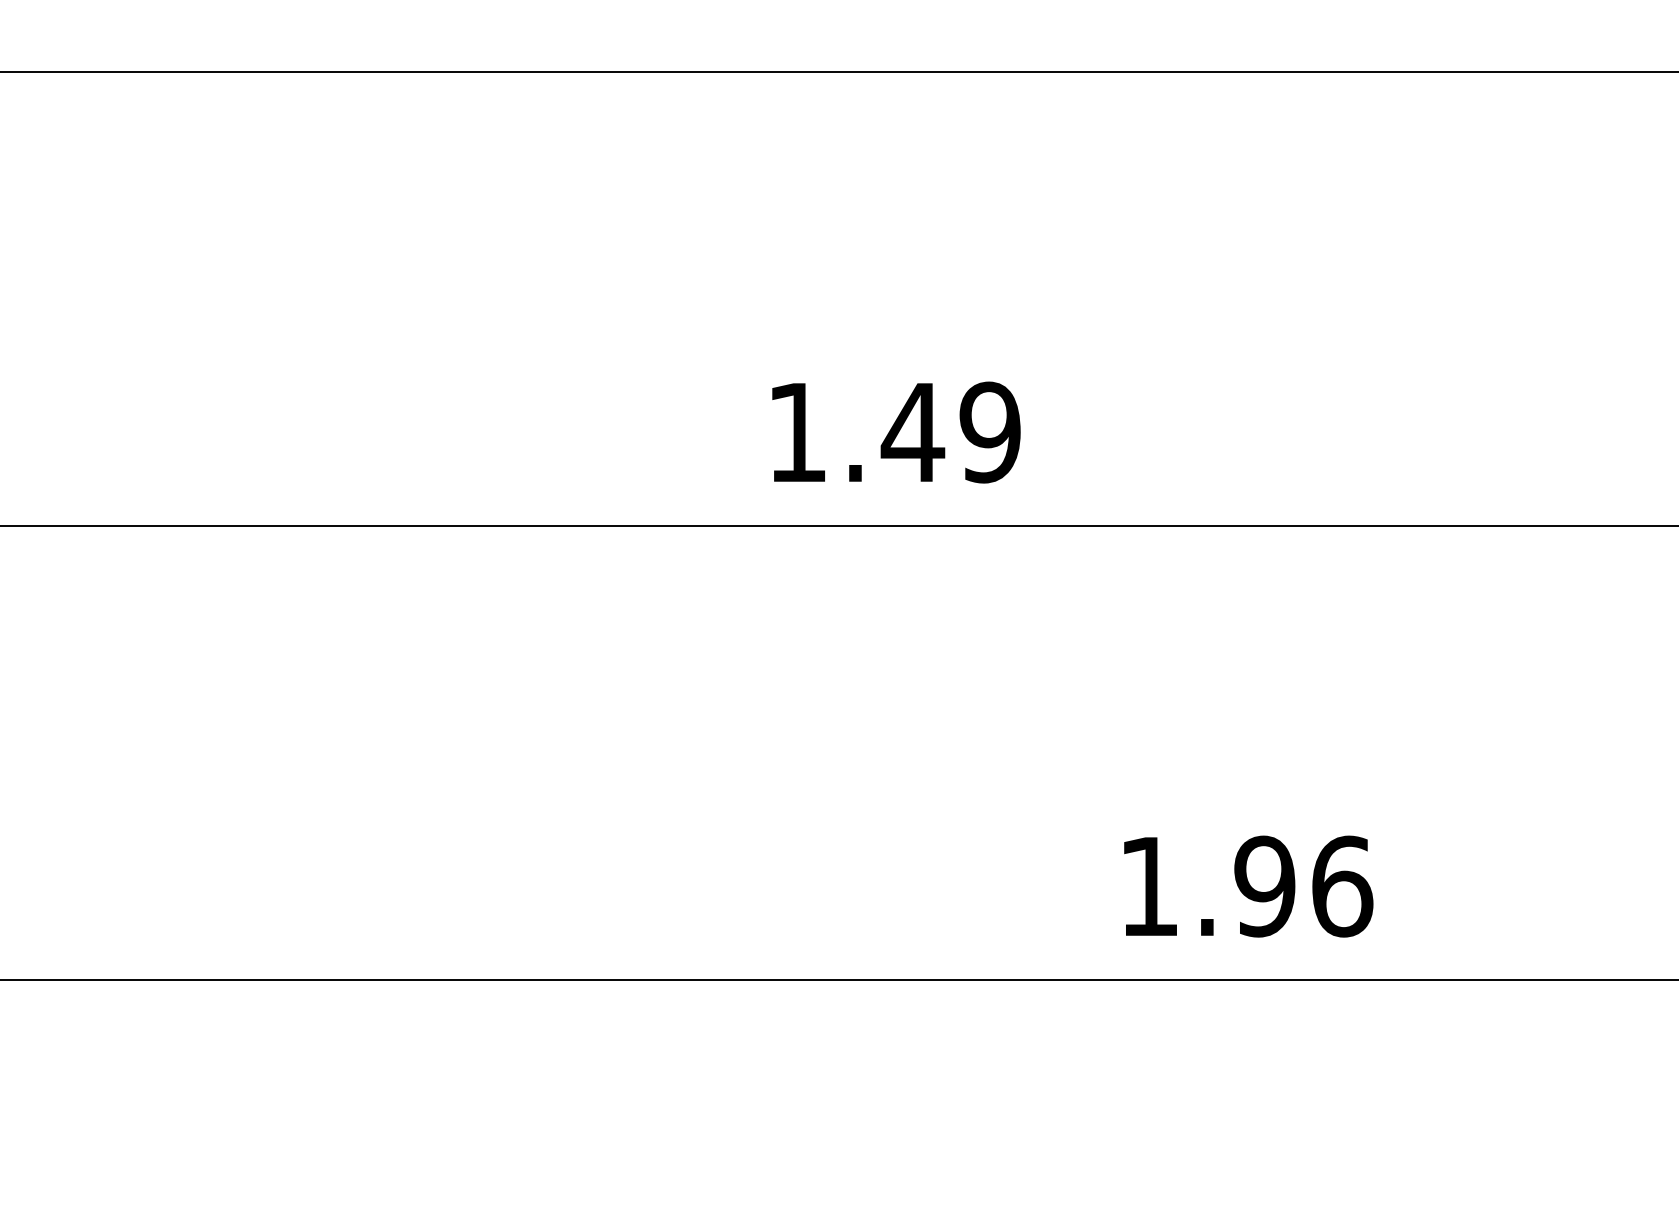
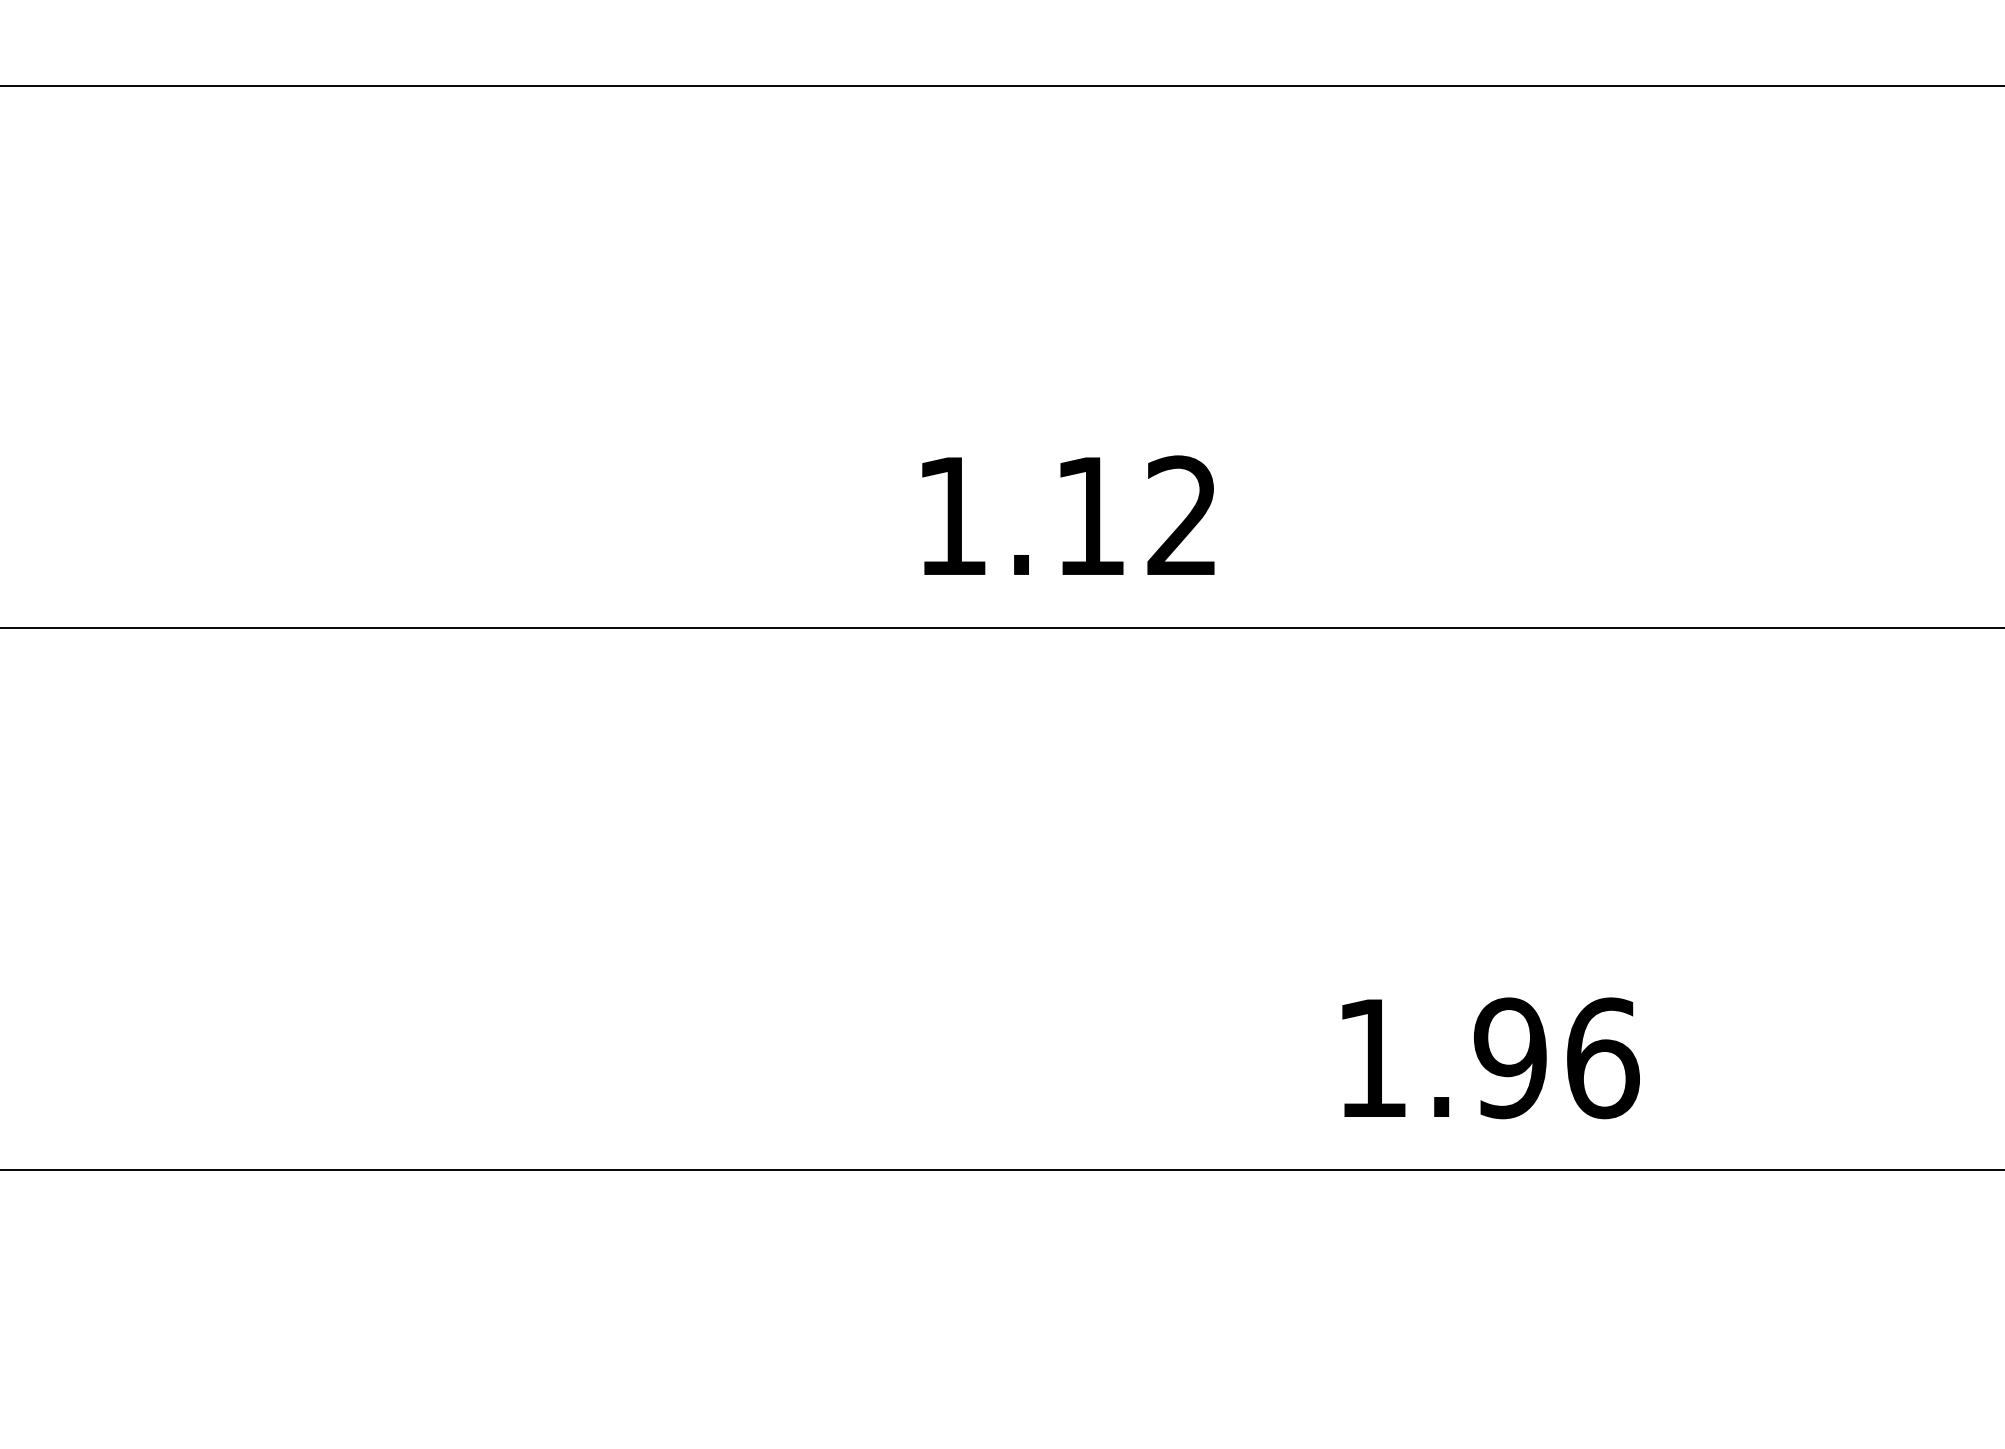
text: (950, 432) -> (1134, 516), 1.49 -> 1.12

